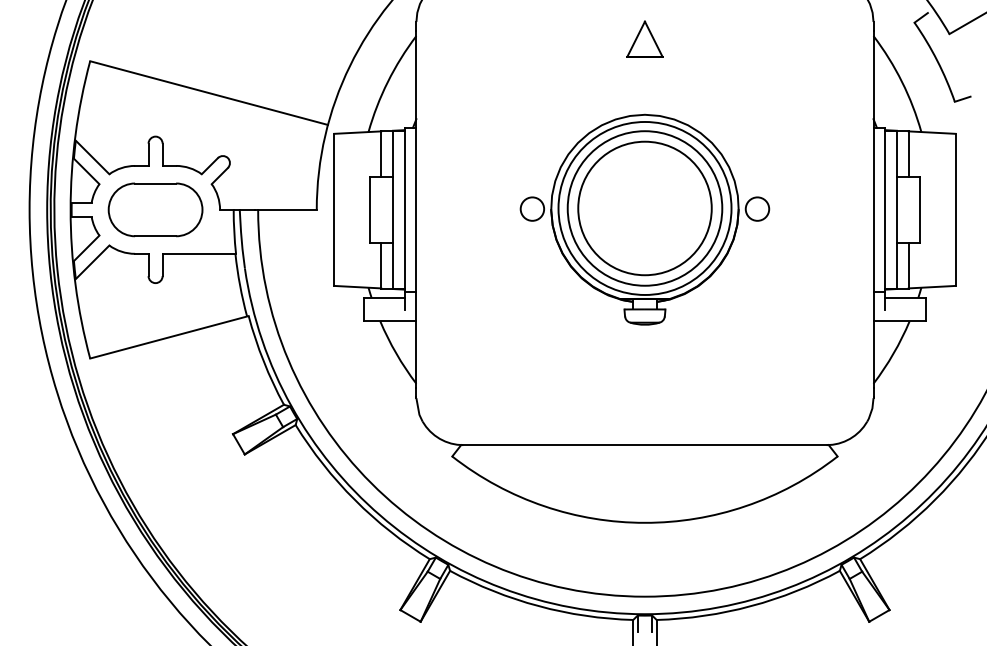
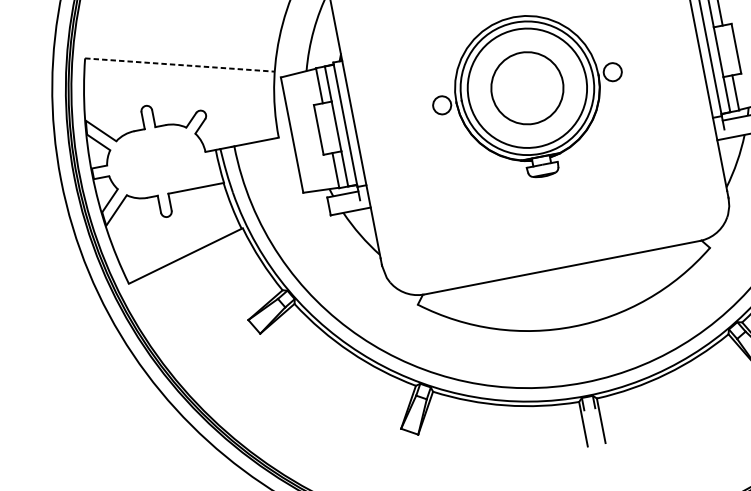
line: (209, 93) -> (180, 65), solid -> dashed
circle: (644, 208) -> (527, 88), size x0.7
part: (155, 209) -> (156, 161), removed

